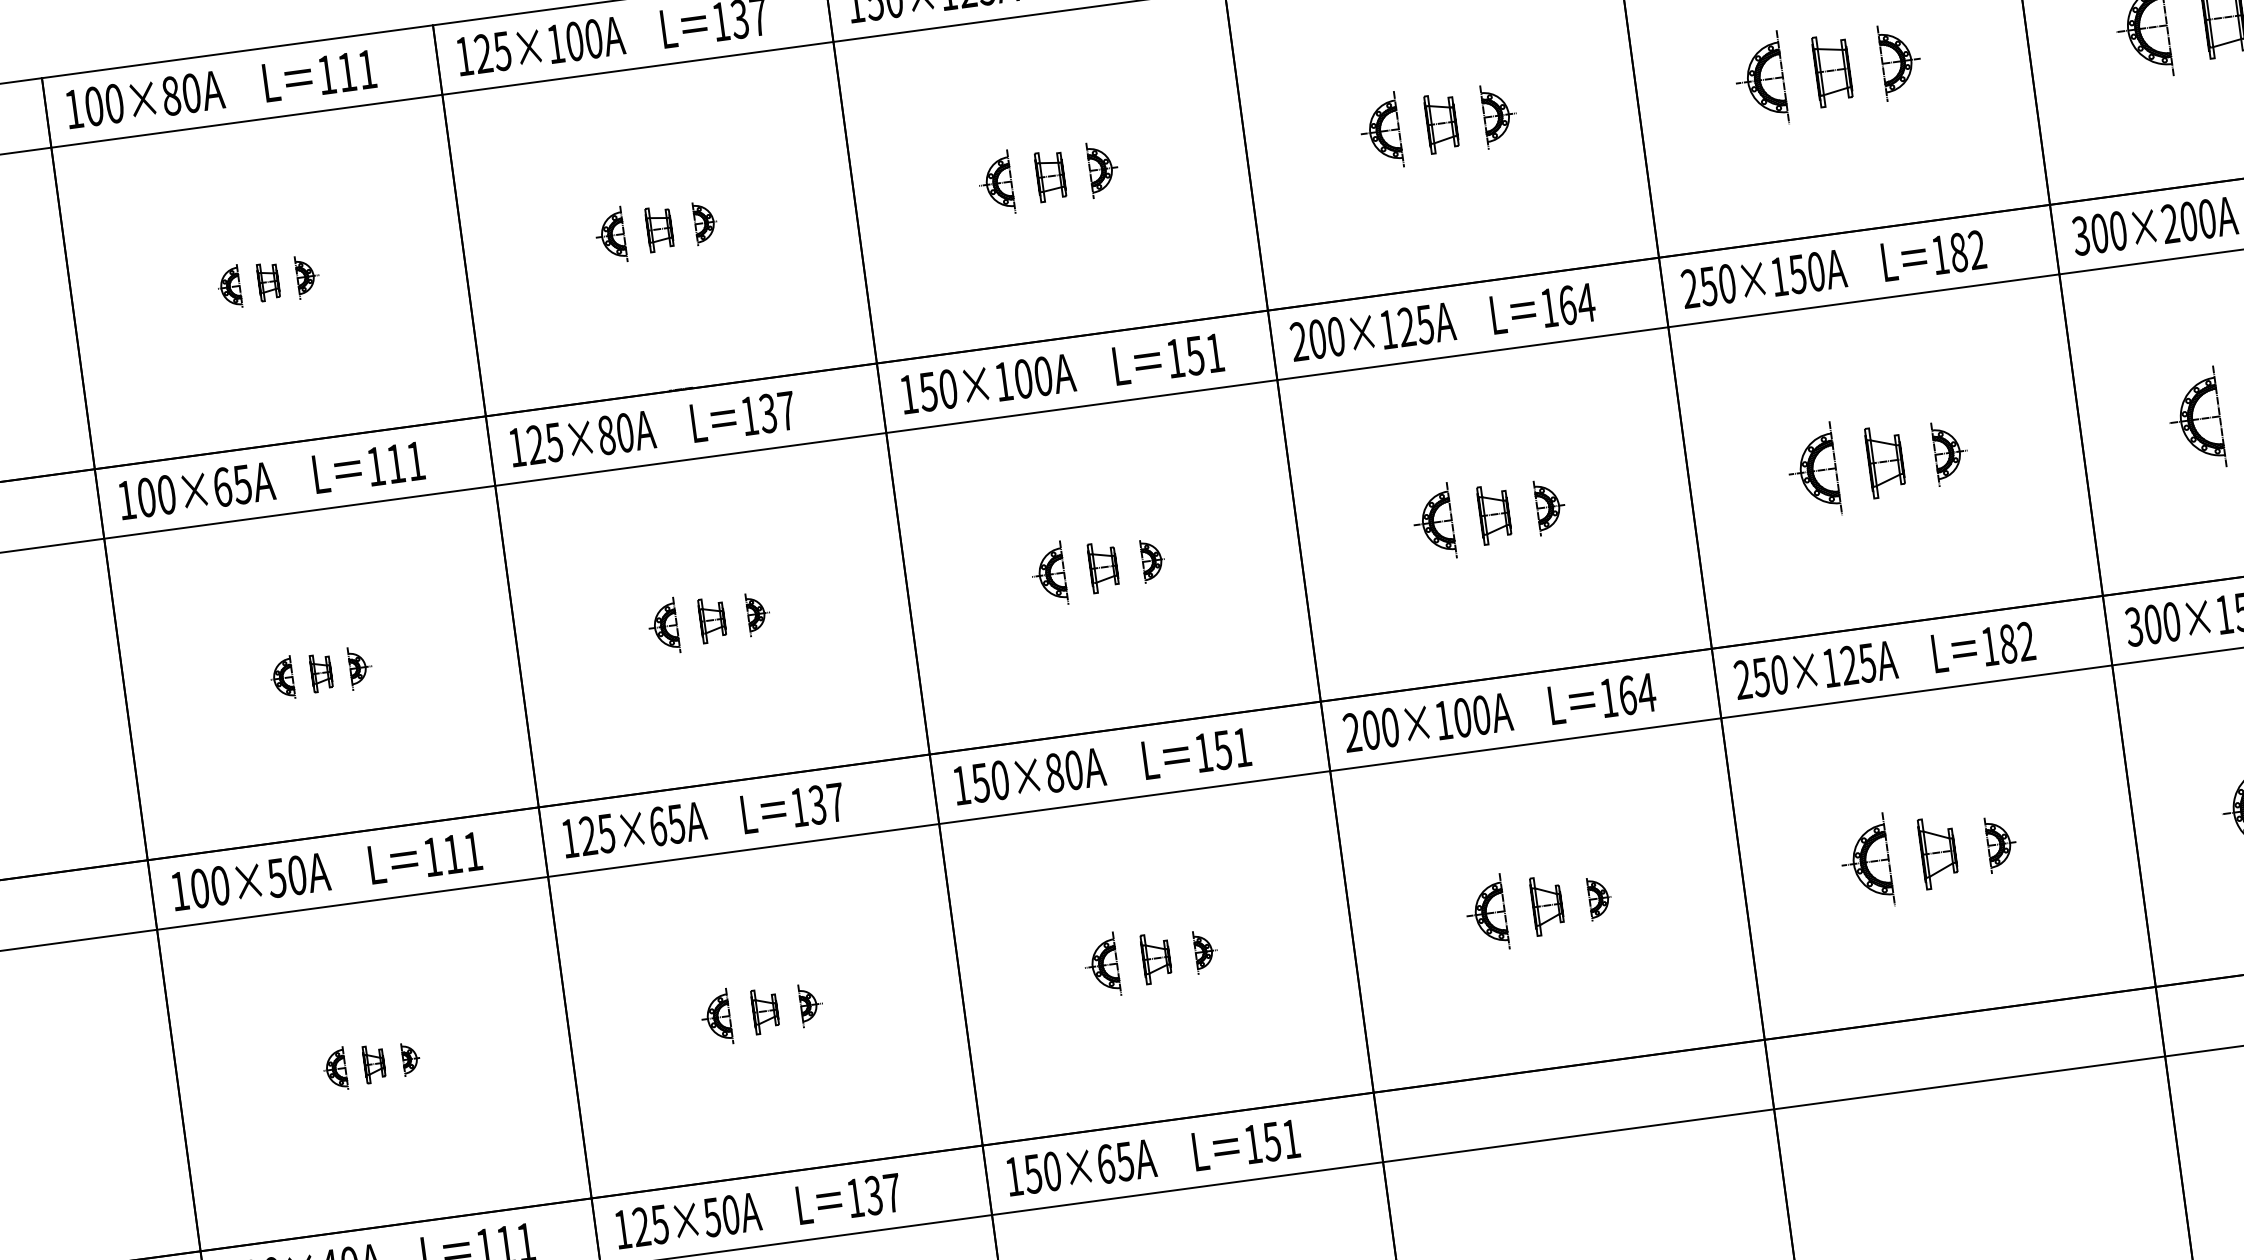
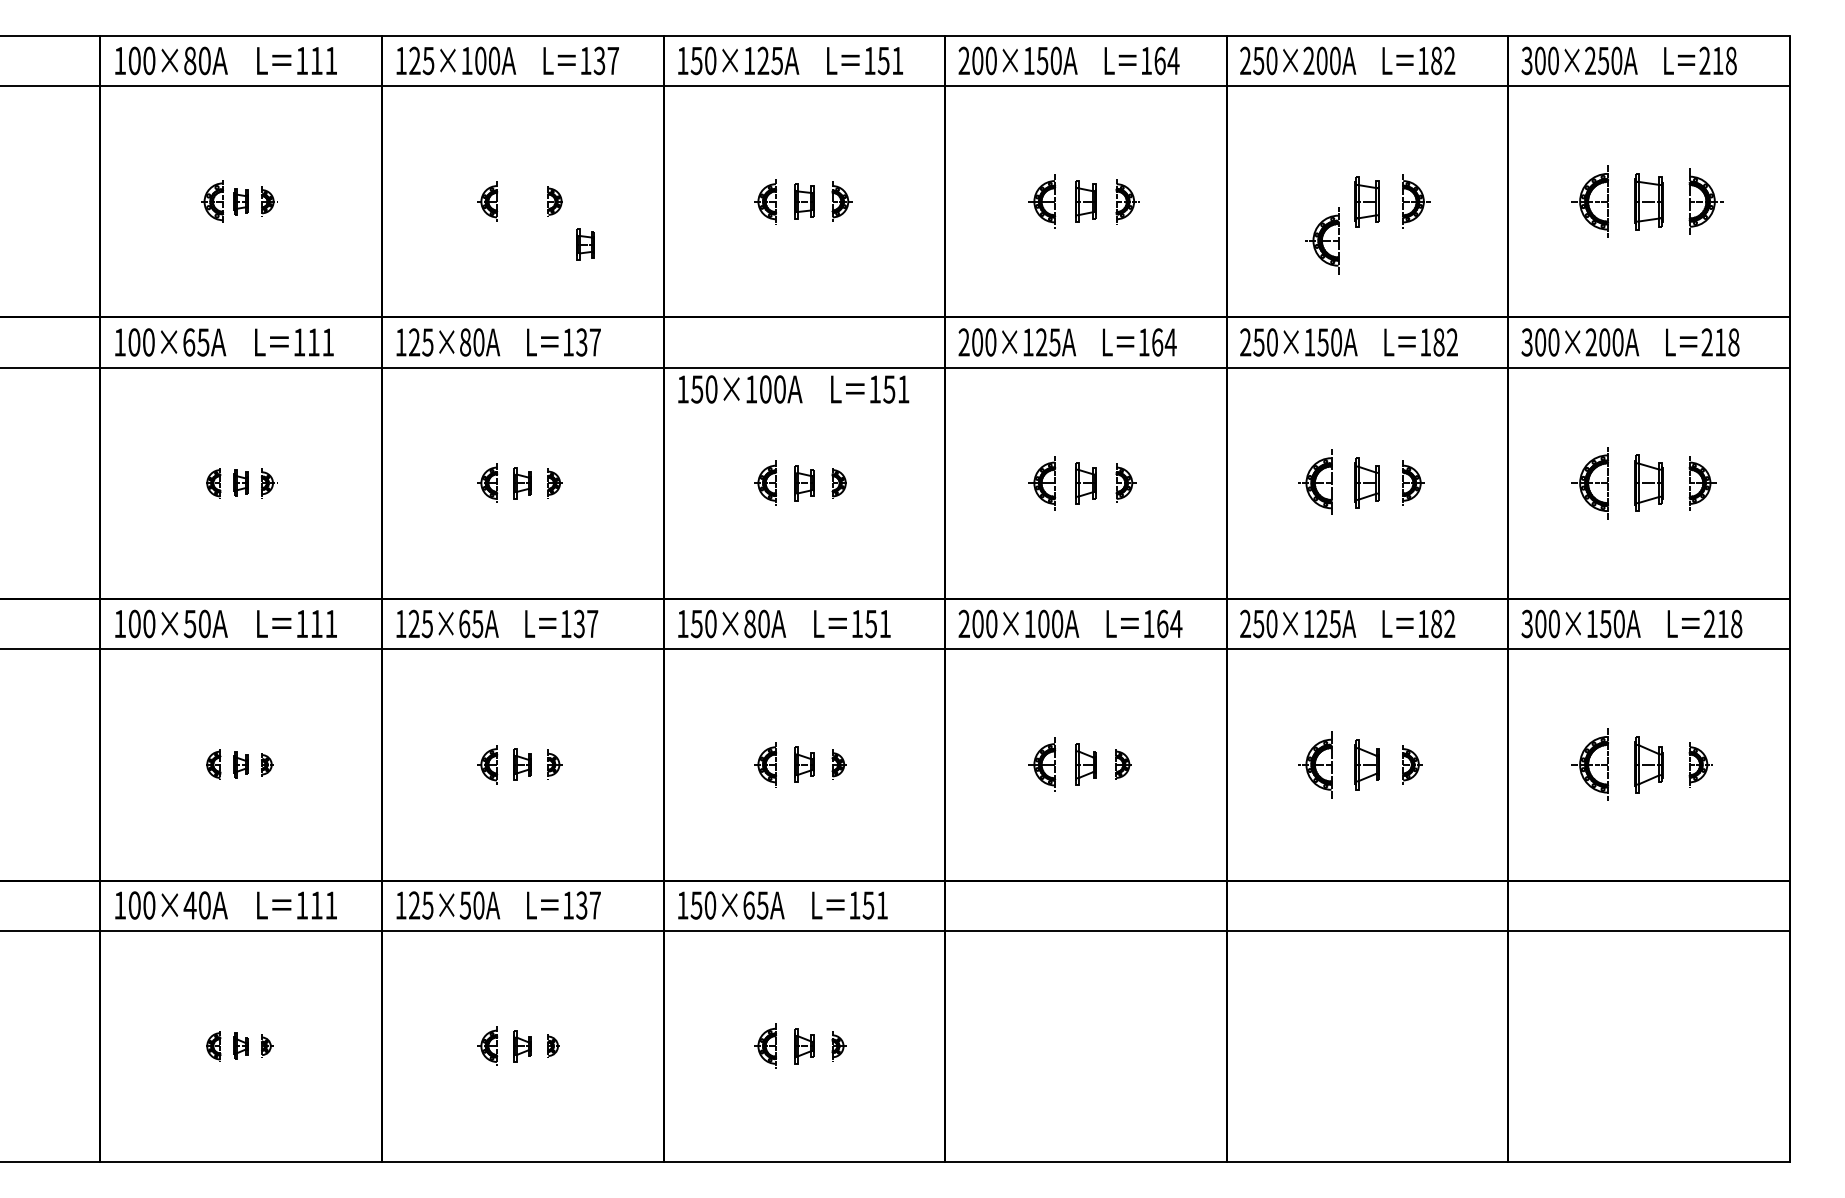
part: (1760, 79) -> (1322, 240), moved
part: (659, 228) -> (585, 244), moved
part: (230, 286) -> (213, 201), size x1.4
text: (1062, 373) -> (793, 389), moved

